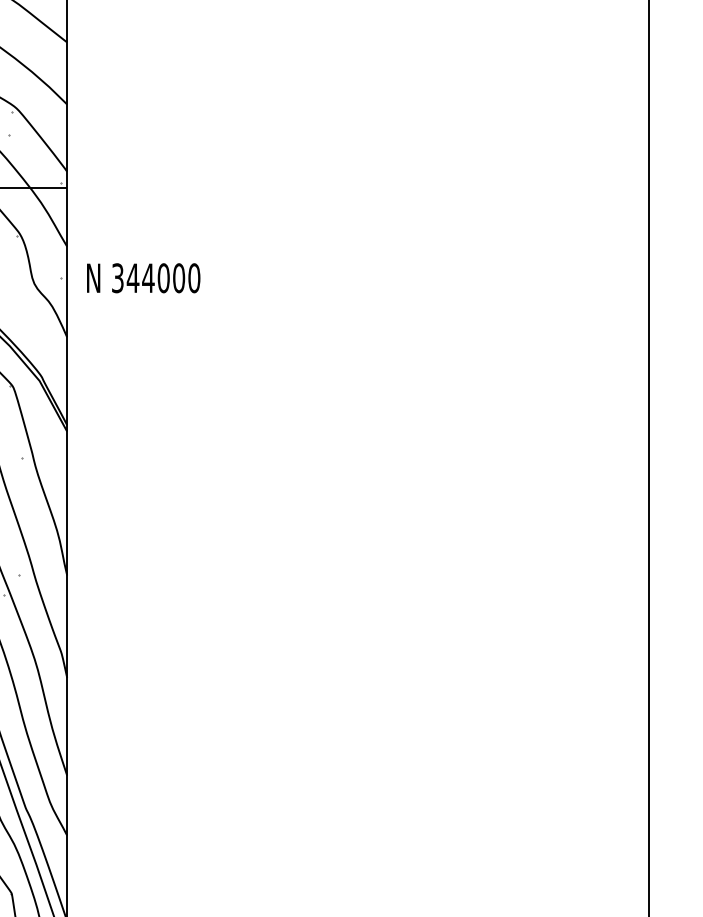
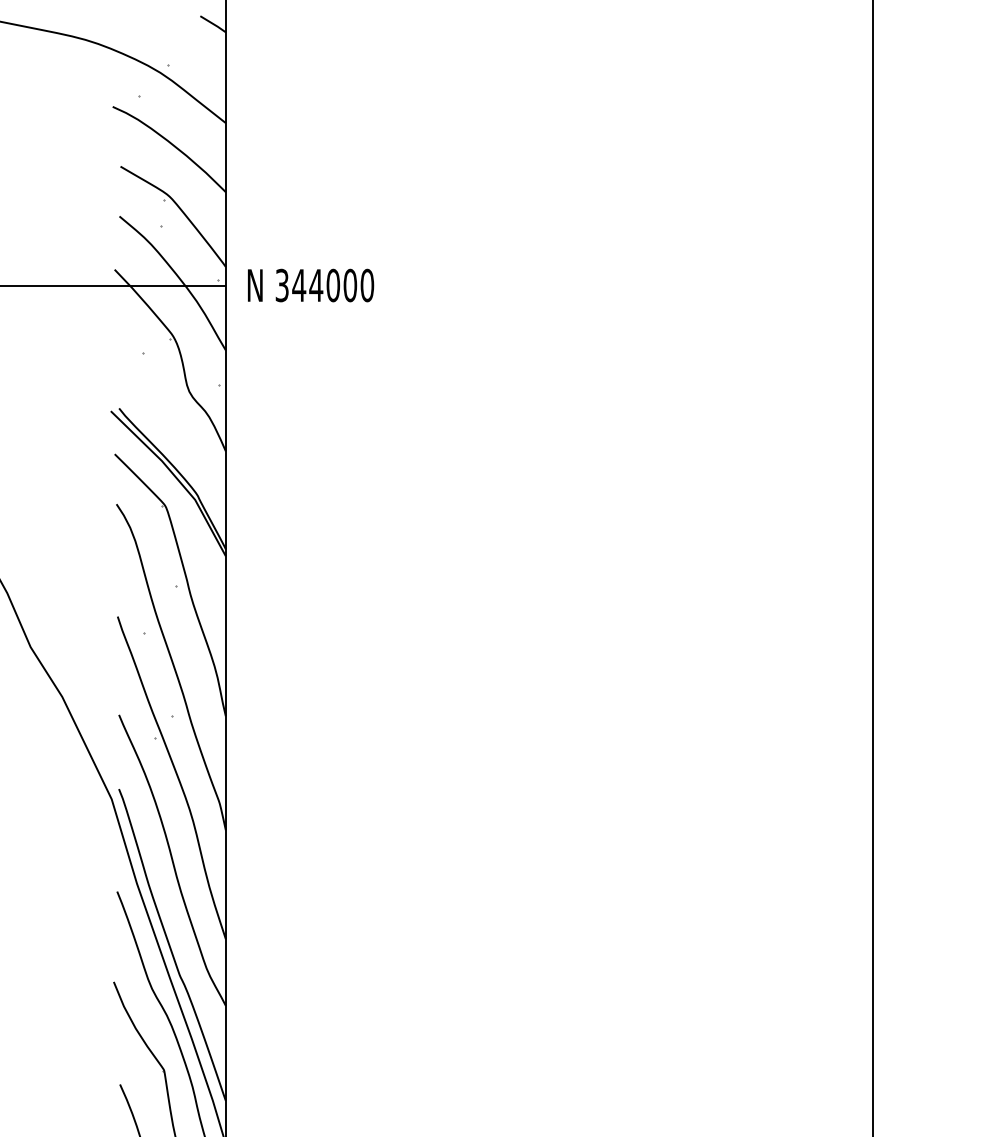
text: (144, 278) -> (311, 285), moved

